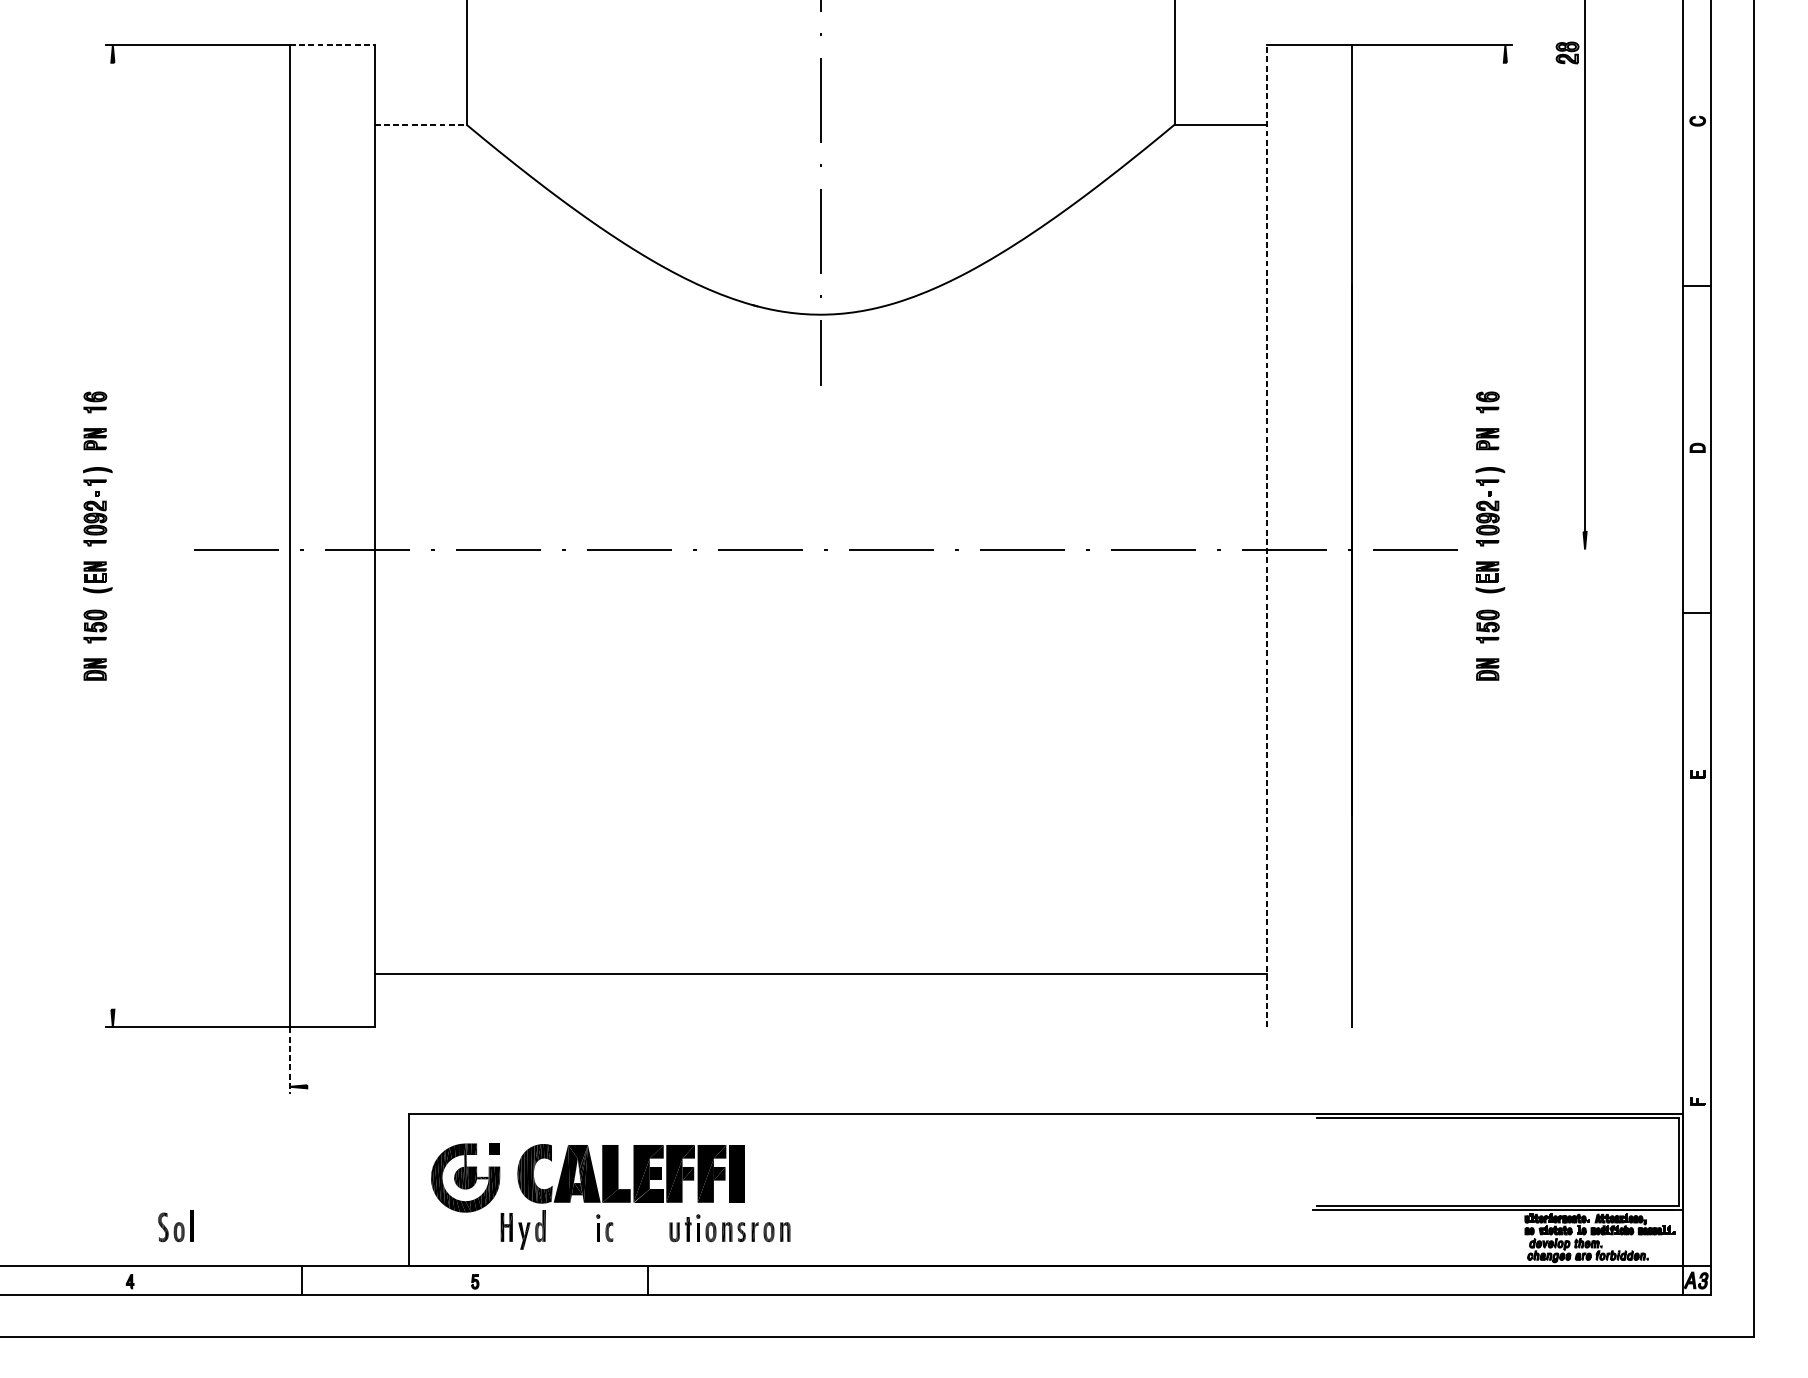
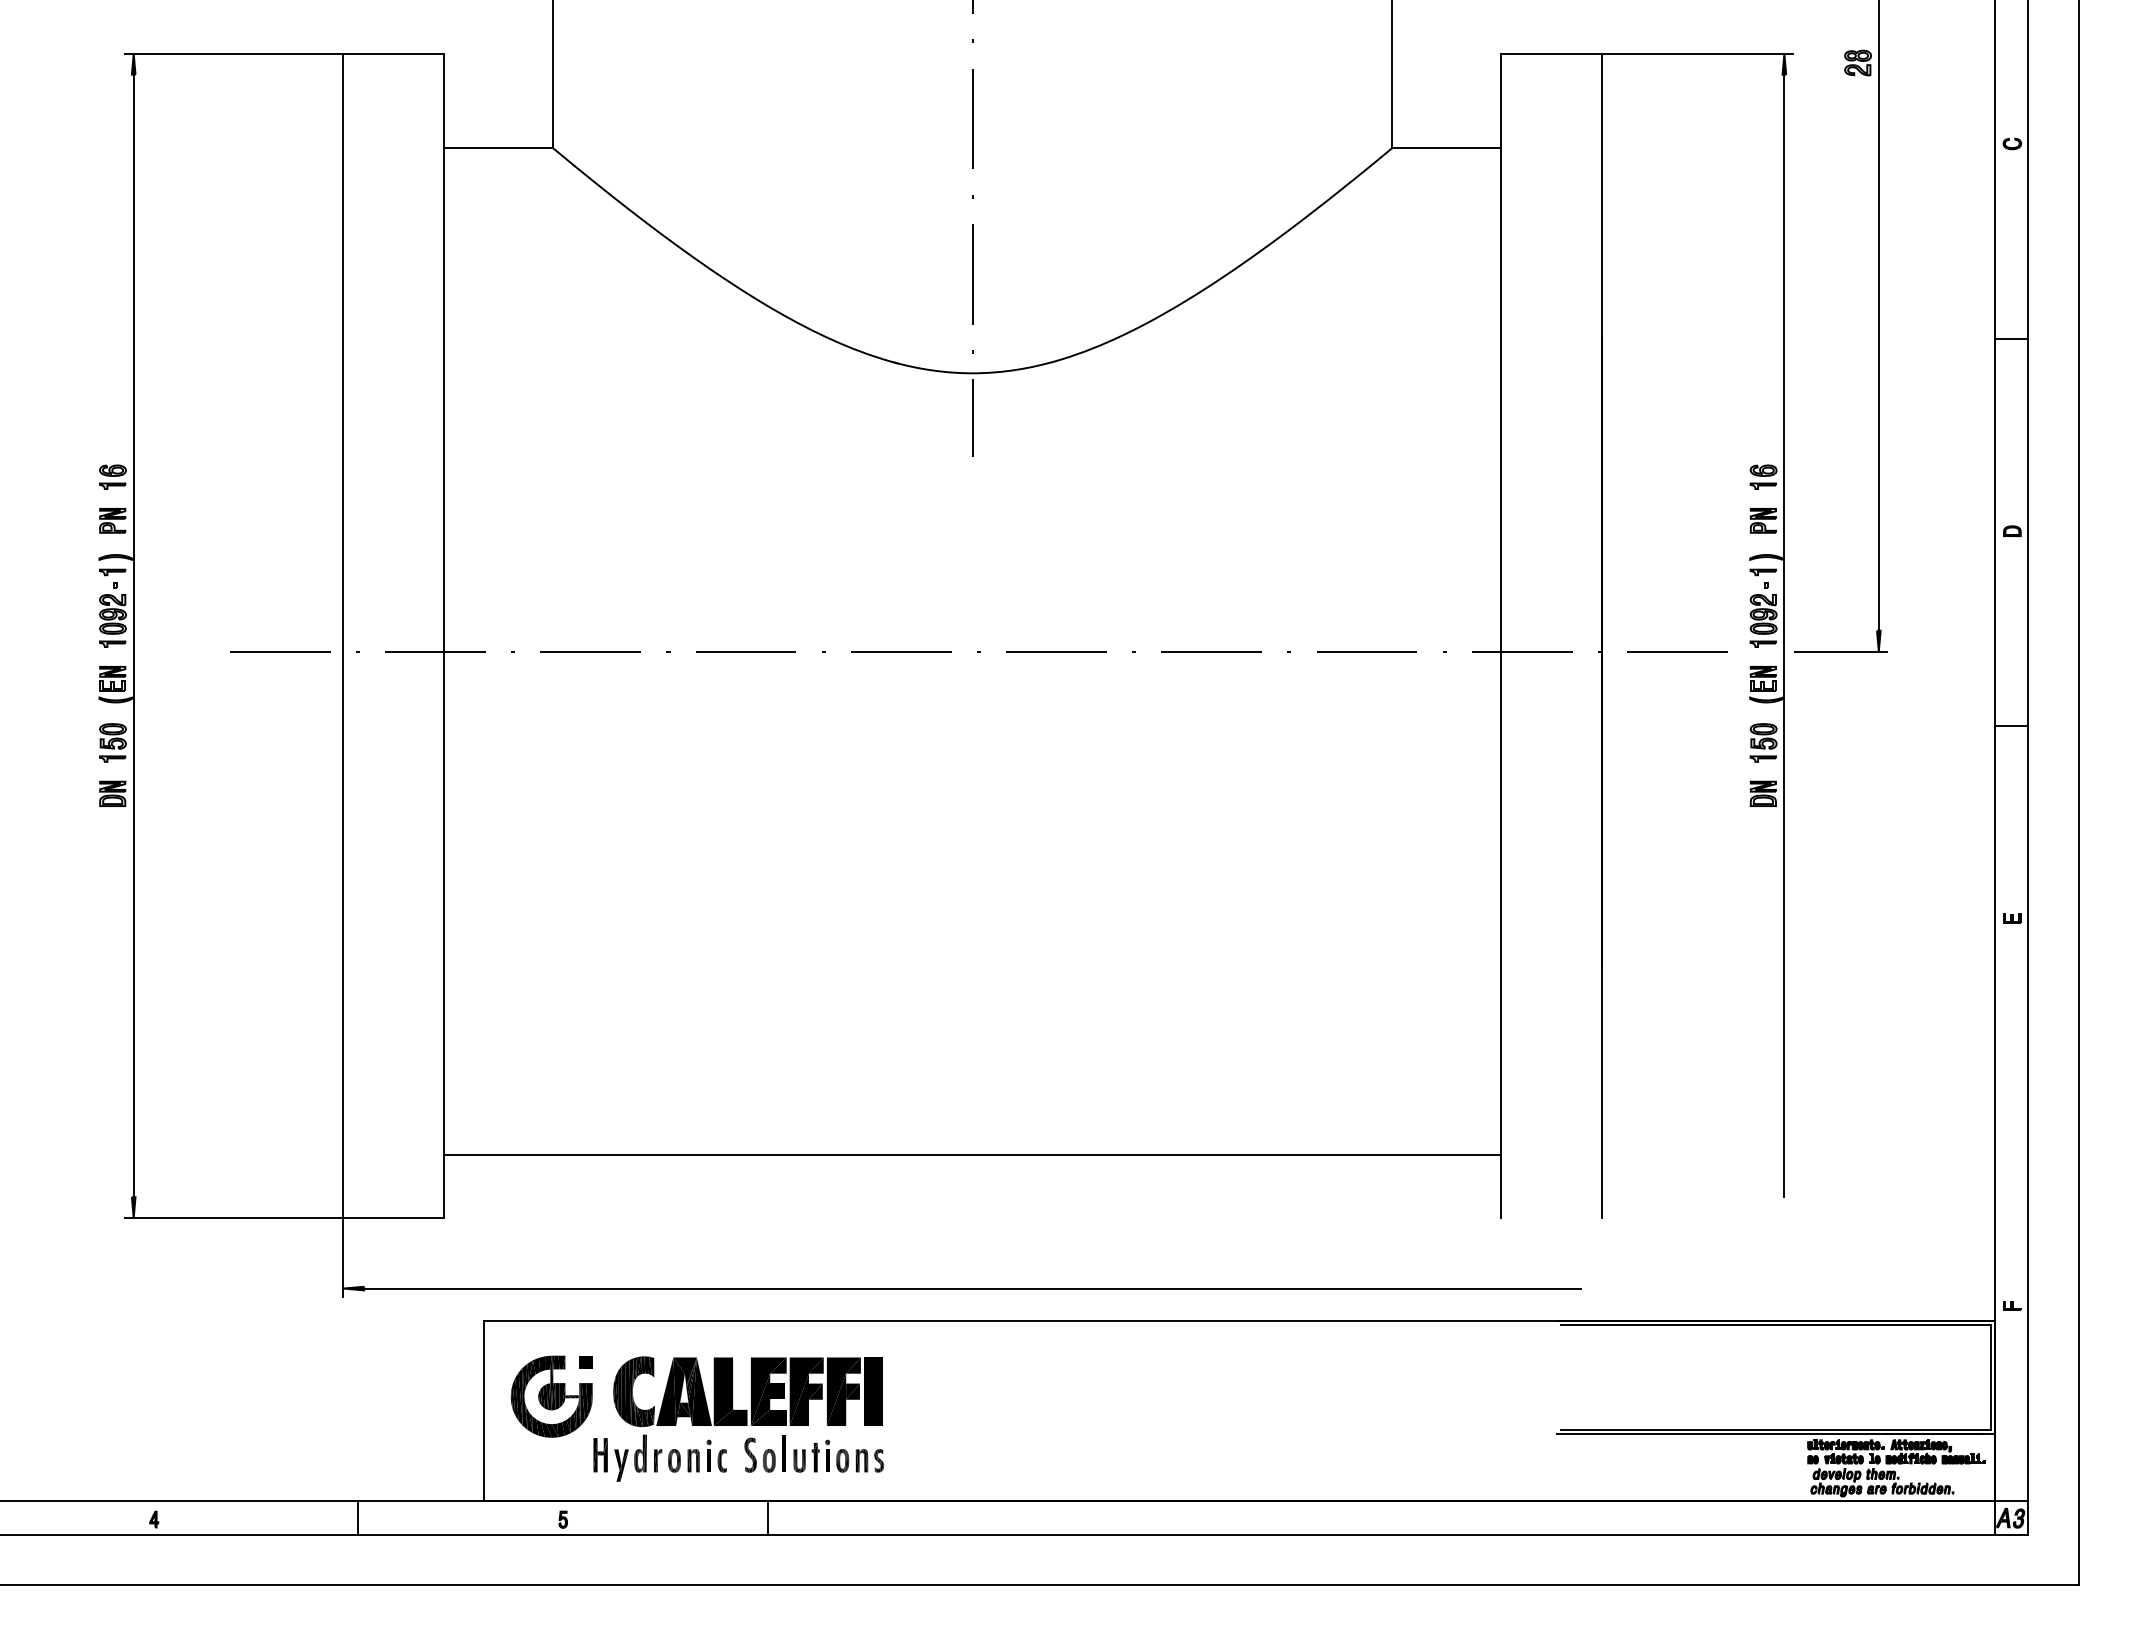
line: (332, 44) -> (394, 53), dashed -> solid
line: (420, 125) -> (498, 148), dashed -> solid
line: (112, 535) -> (133, 635), added
line: (1266, 535) -> (1501, 635), dashed -> solid
line: (1505, 535) -> (1784, 635), added
line: (1553, 549) -> (1841, 651), added
line: (289, 1061) -> (343, 1258), dashed -> solid
line: (820, 1086) -> (972, 1288), added
part: (175, 1225) -> (764, 1453), moved
part: (770, 1231) -> (676, 1460), moved

